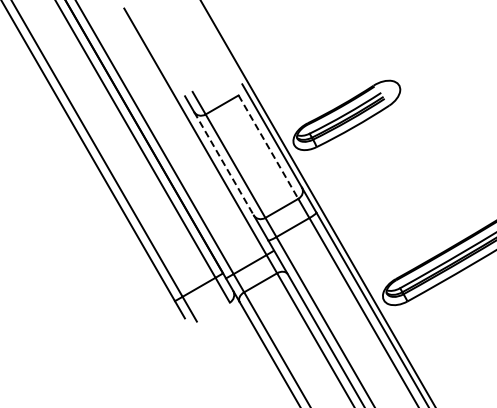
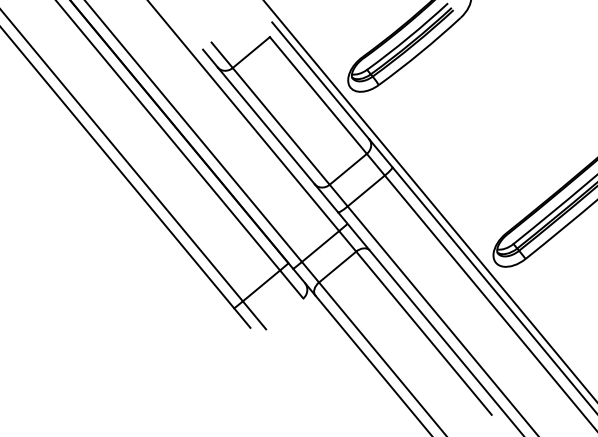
line: (268, 147) -> (318, 95), dashed -> solid
line: (224, 163) -> (266, 125), dashed -> solid

